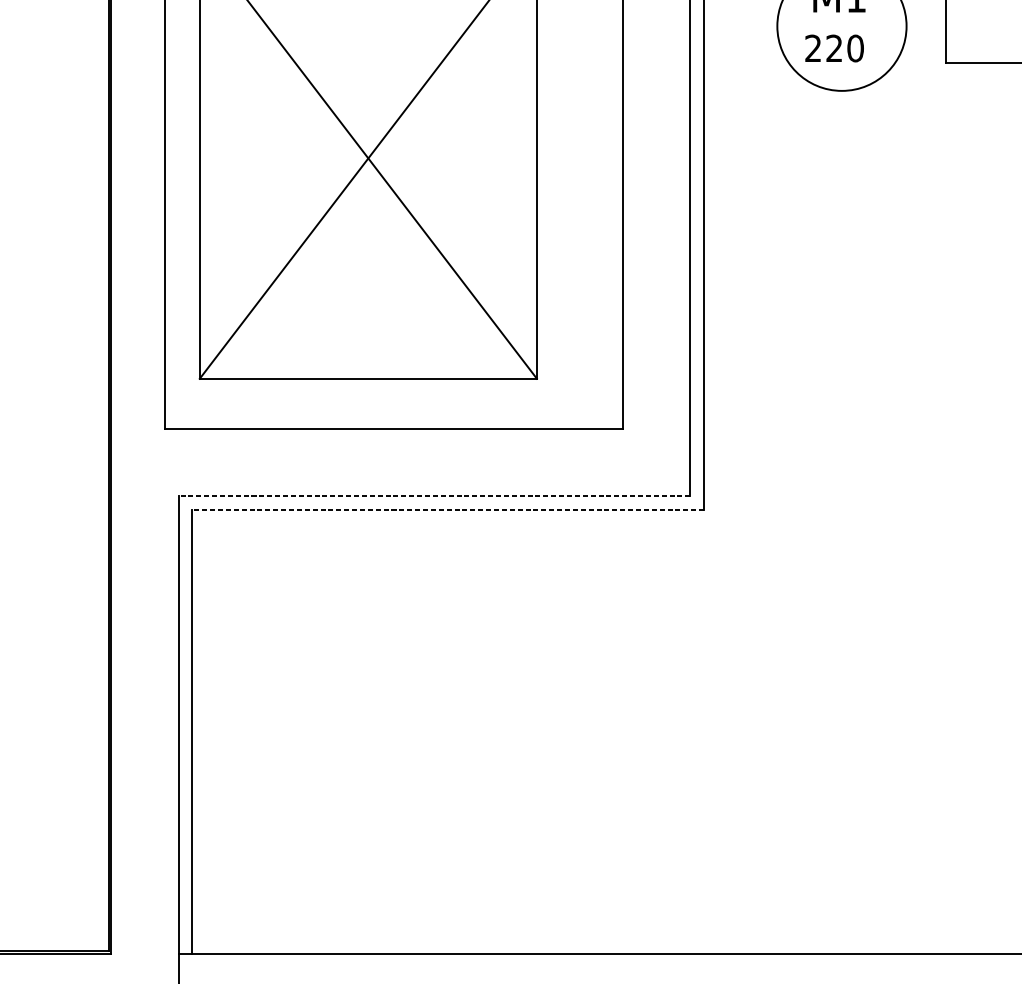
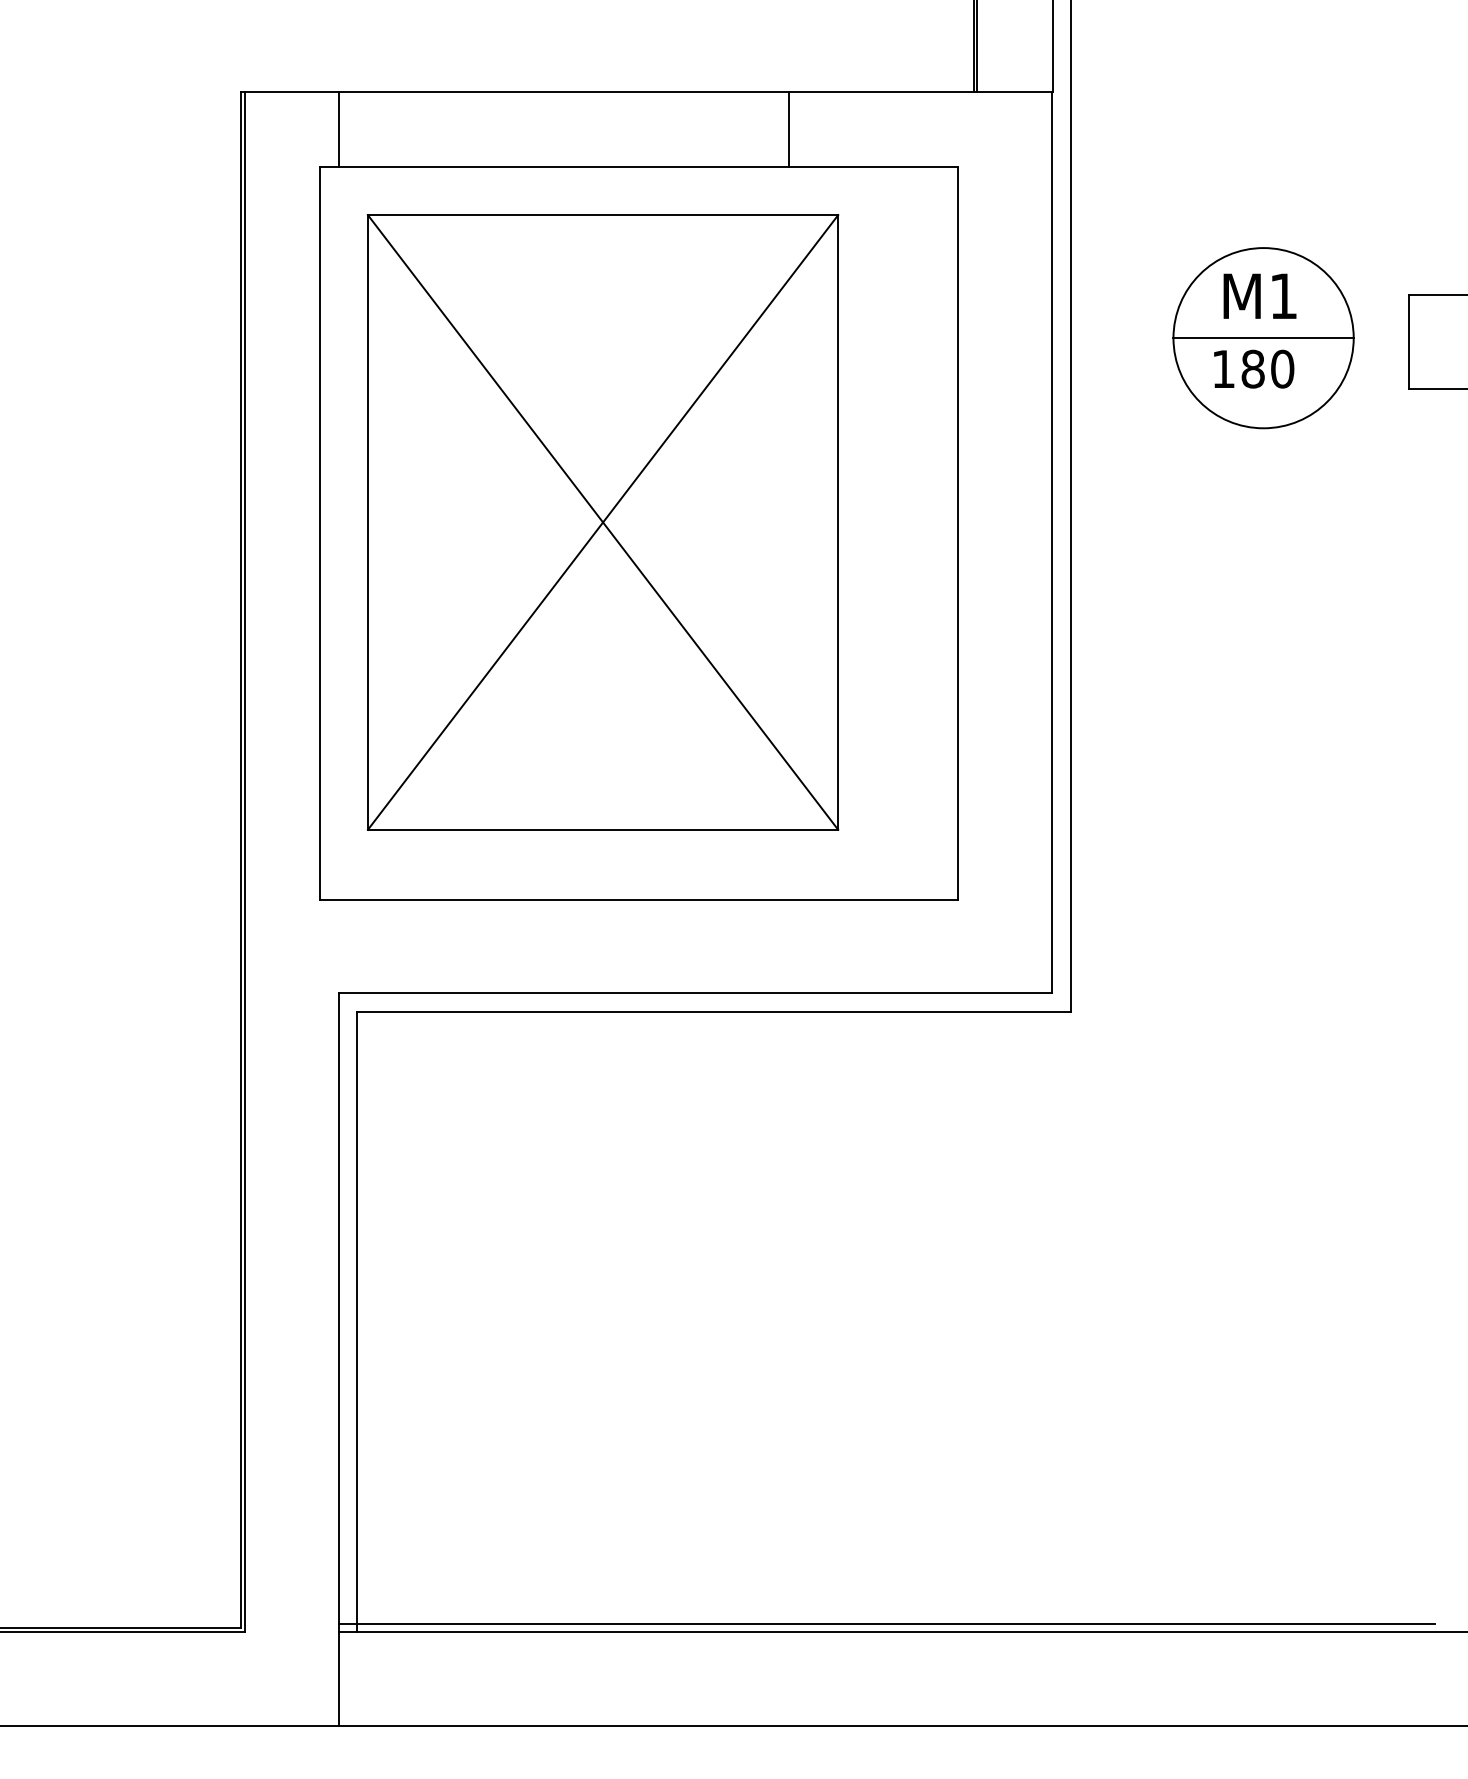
line: (841, 26) -> (1263, 338), added
text: (823, 48) -> (1238, 368), 220 -> 180
line: (434, 496) -> (695, 993), dashed -> solid
line: (448, 509) -> (714, 1012), dashed -> solid
line: (571, 948) -> (886, 1624), added

